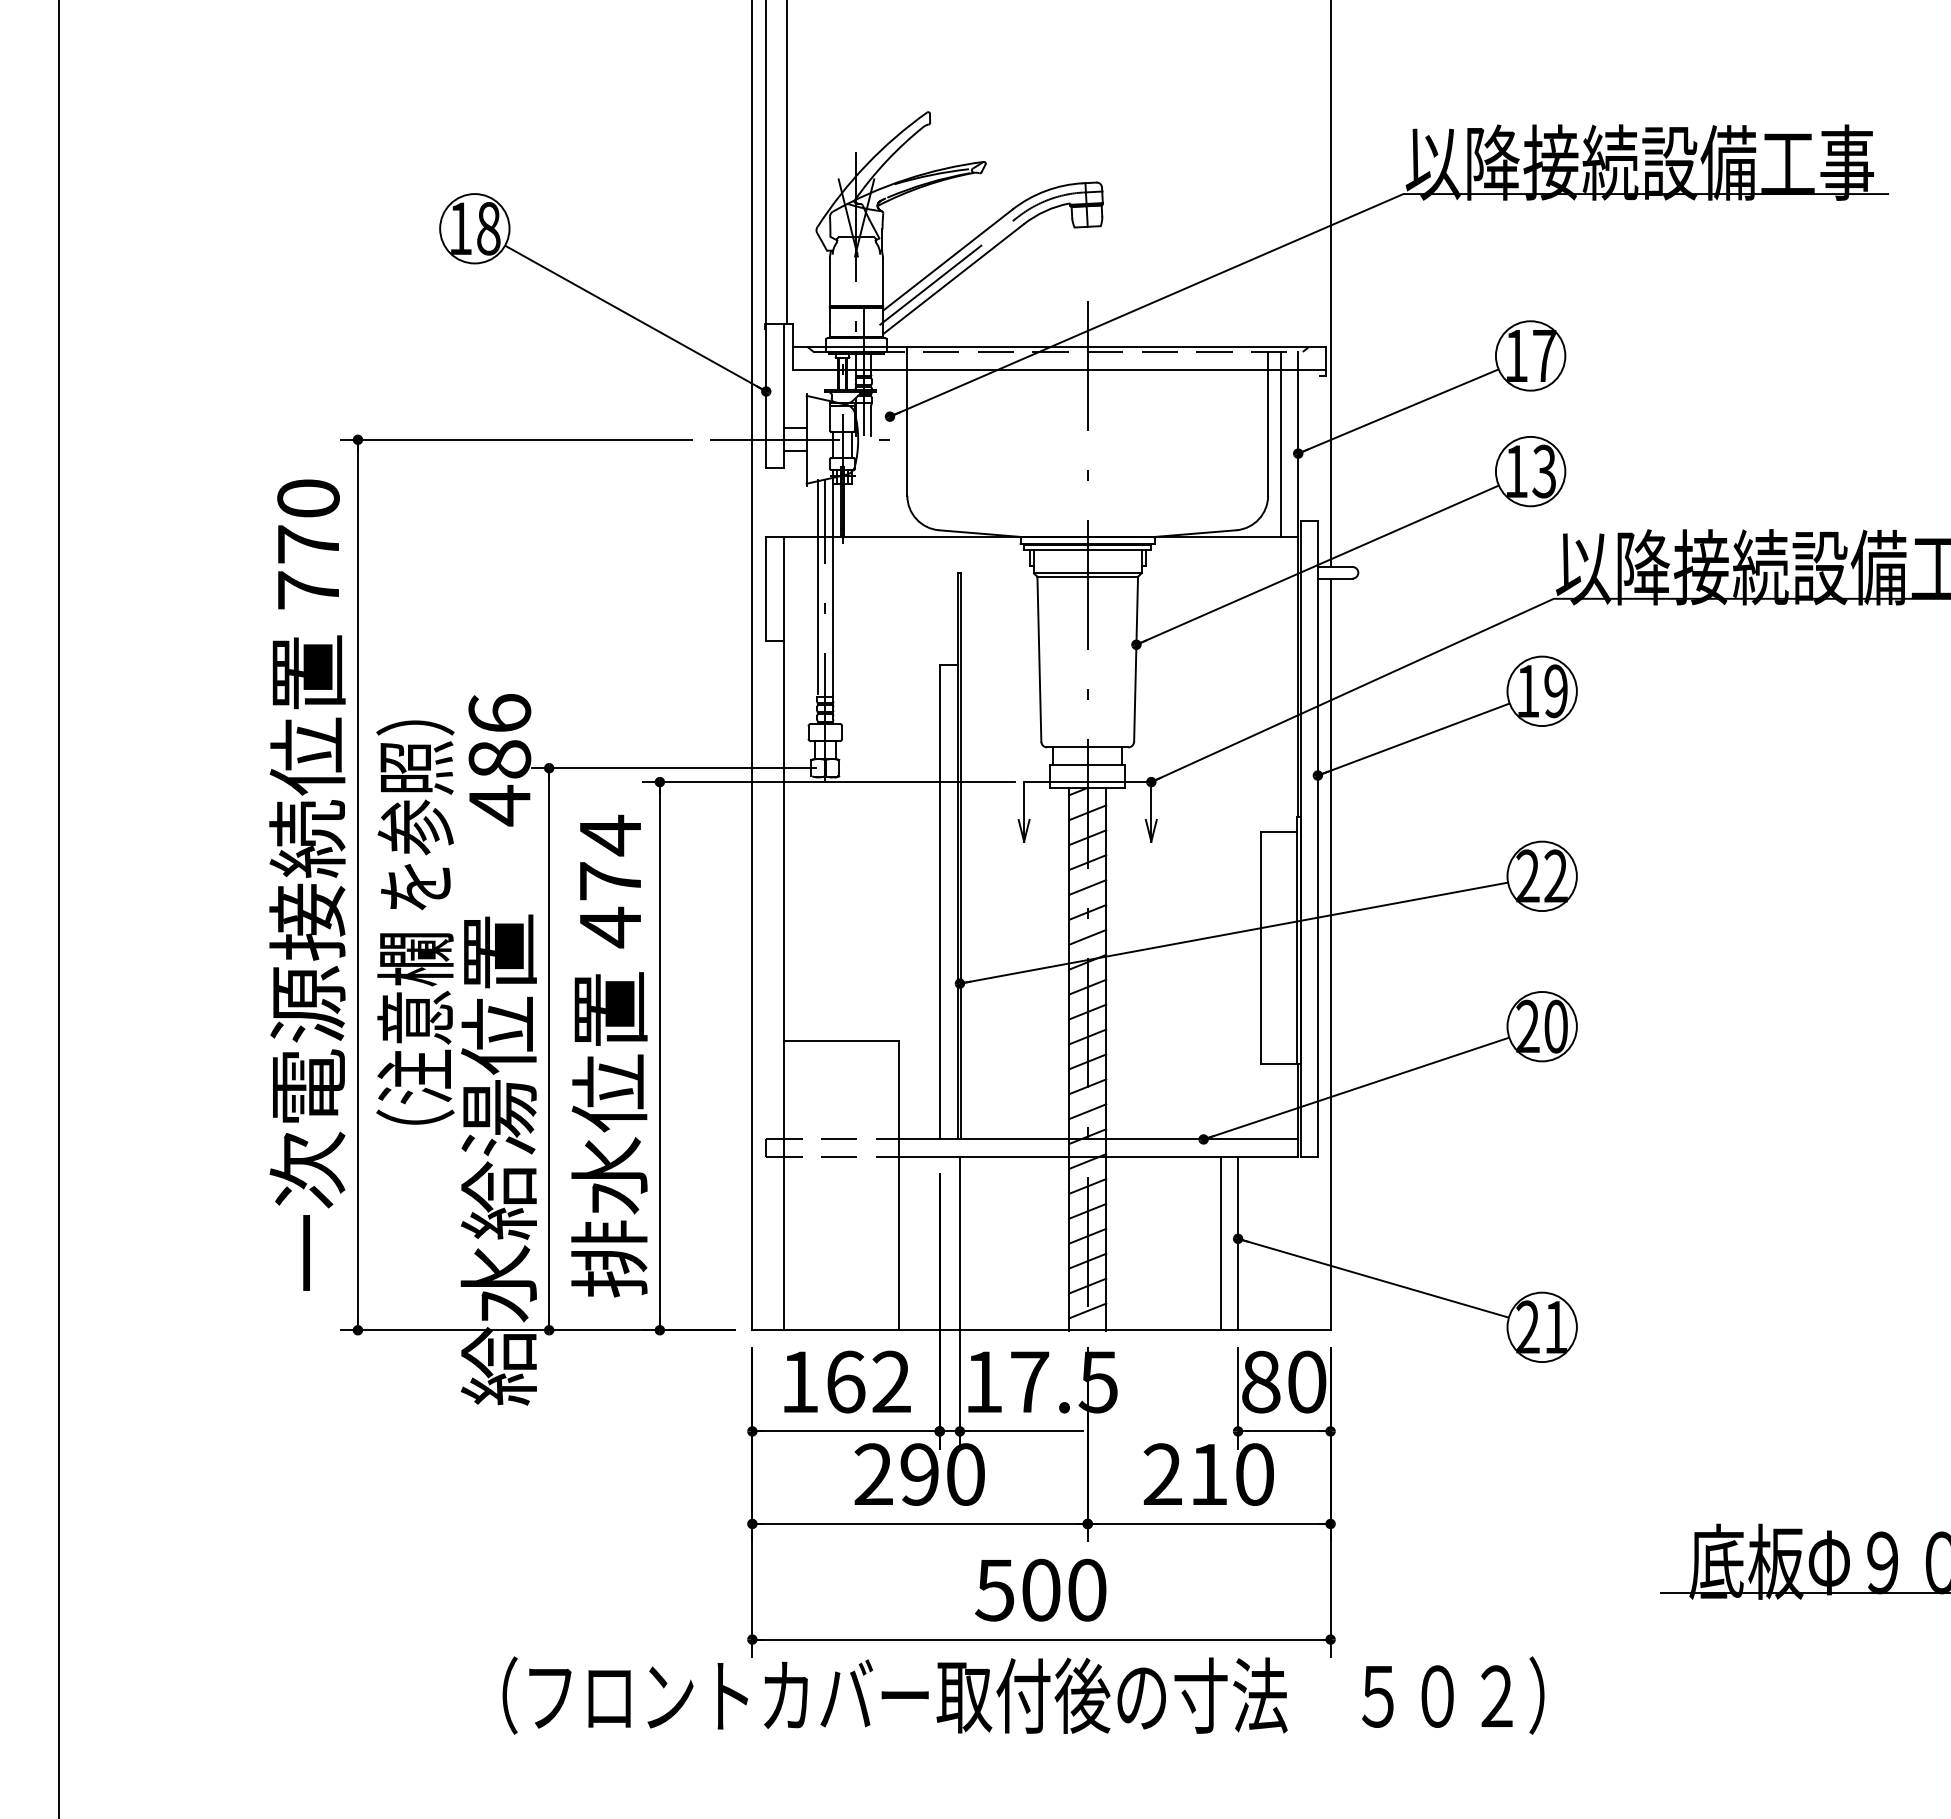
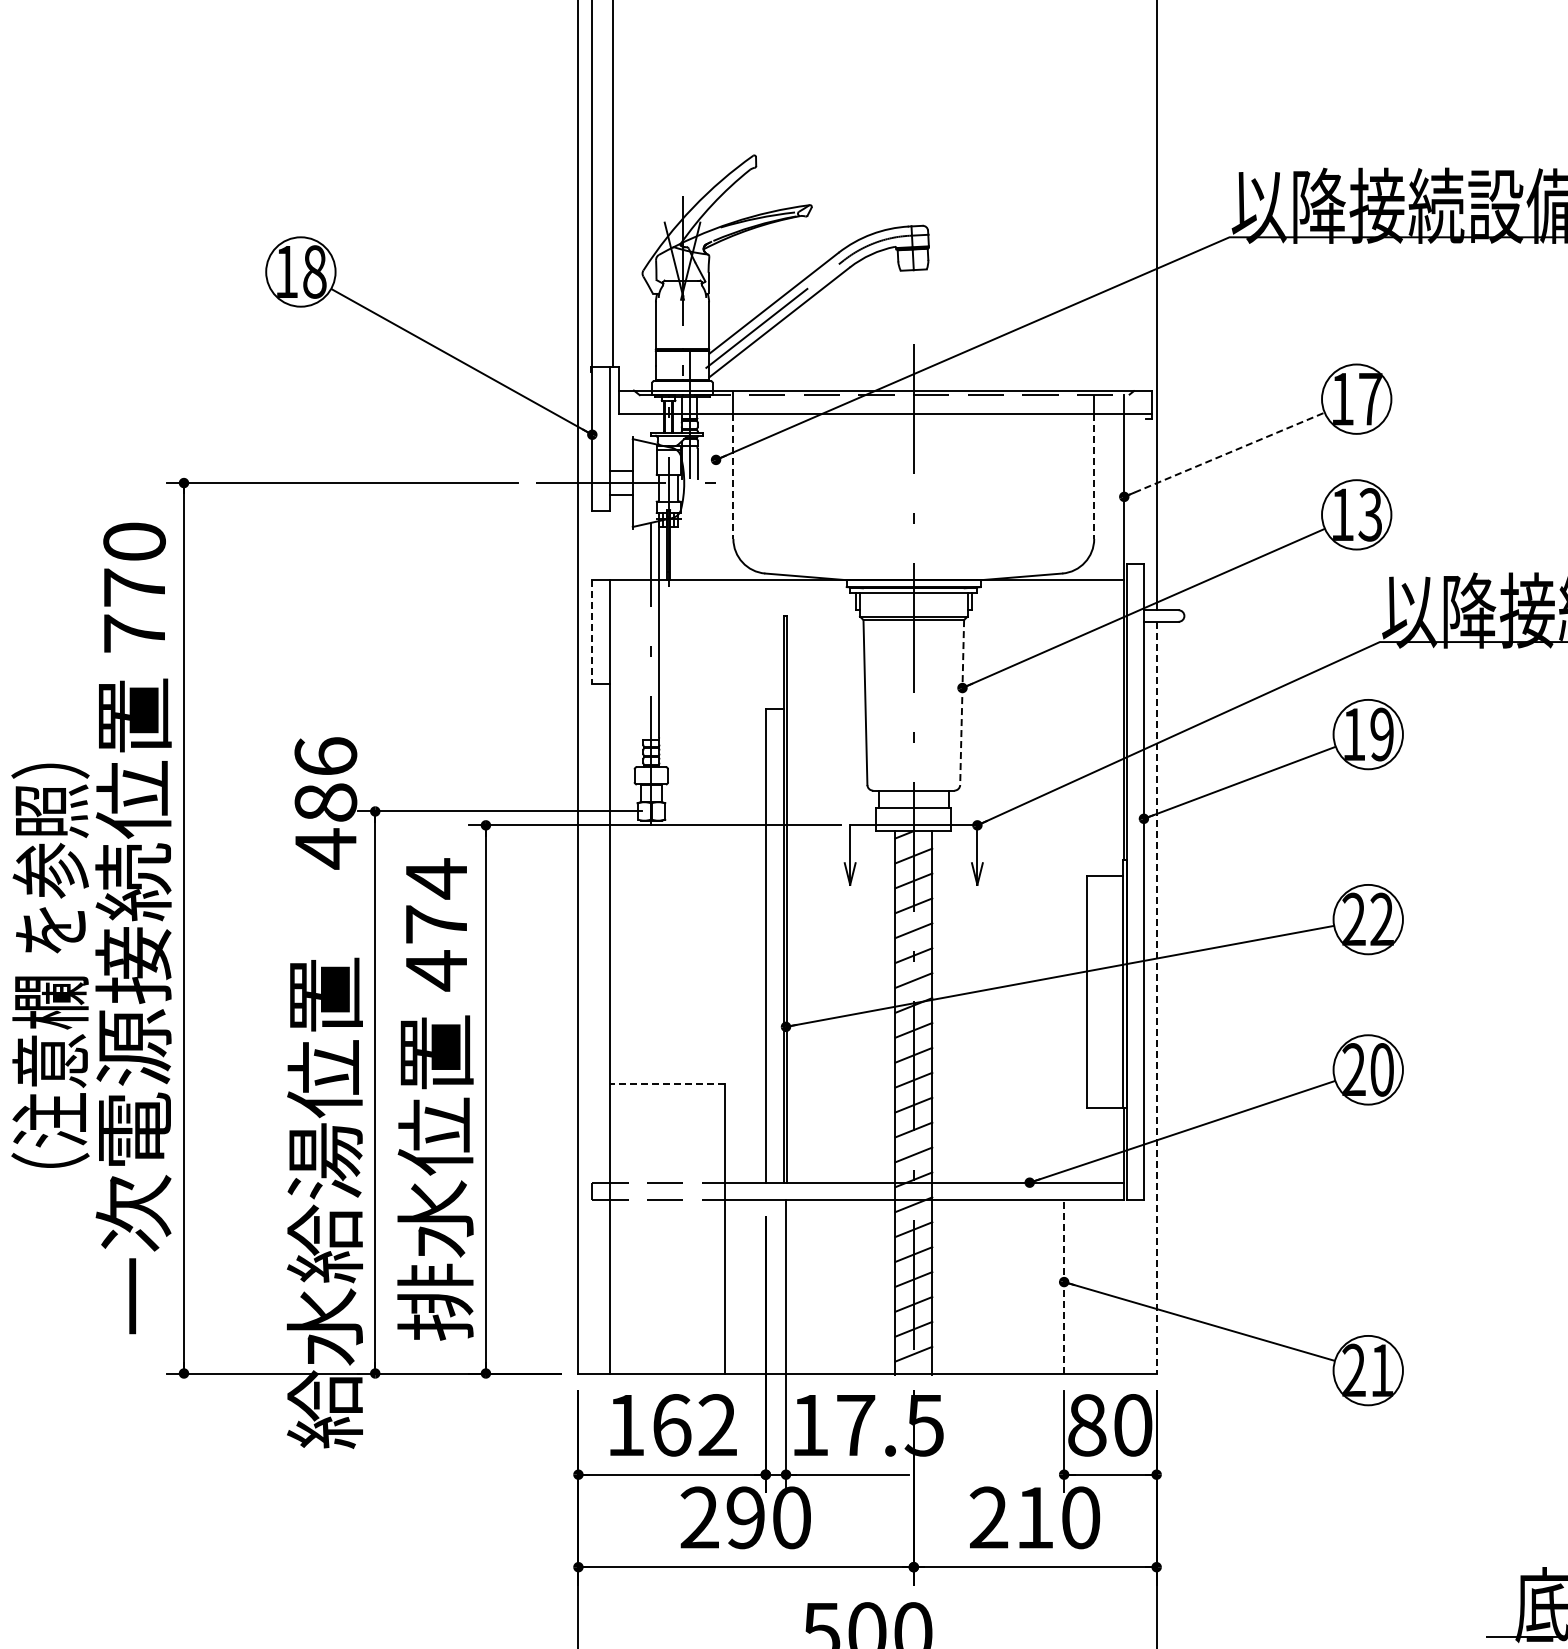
line: (1398, 411) -> (1224, 454), solid -> dashed
line: (907, 433) -> (733, 476), solid -> dashed
line: (1268, 433) -> (1094, 476), solid -> dashed
line: (1280, 443) -> (1106, 486), removed
line: (817, 586) -> (643, 629), removed
line: (766, 589) -> (592, 632), solid -> dashed
line: (1136, 659) -> (962, 702), solid -> dashed
text: (415, 922) -> (50, 965), moved
line: (1330, 954) -> (1156, 997), solid -> dashed
line: (841, 1041) -> (667, 1084), solid -> dashed
line: (1220, 1243) -> (1046, 1286), removed
line: (1238, 1243) -> (1064, 1286), solid -> dashed

